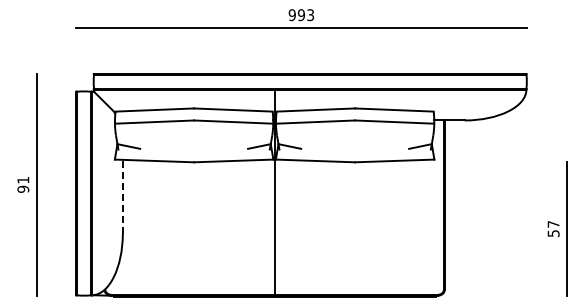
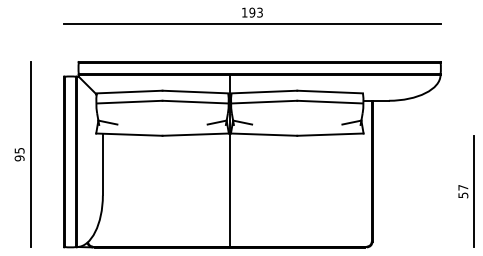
text: (291, 15) -> (244, 12), 993 -> 193
text: (23, 179) -> (19, 150), 91 -> 95
line: (122, 196) -> (102, 164), dashed -> solid

